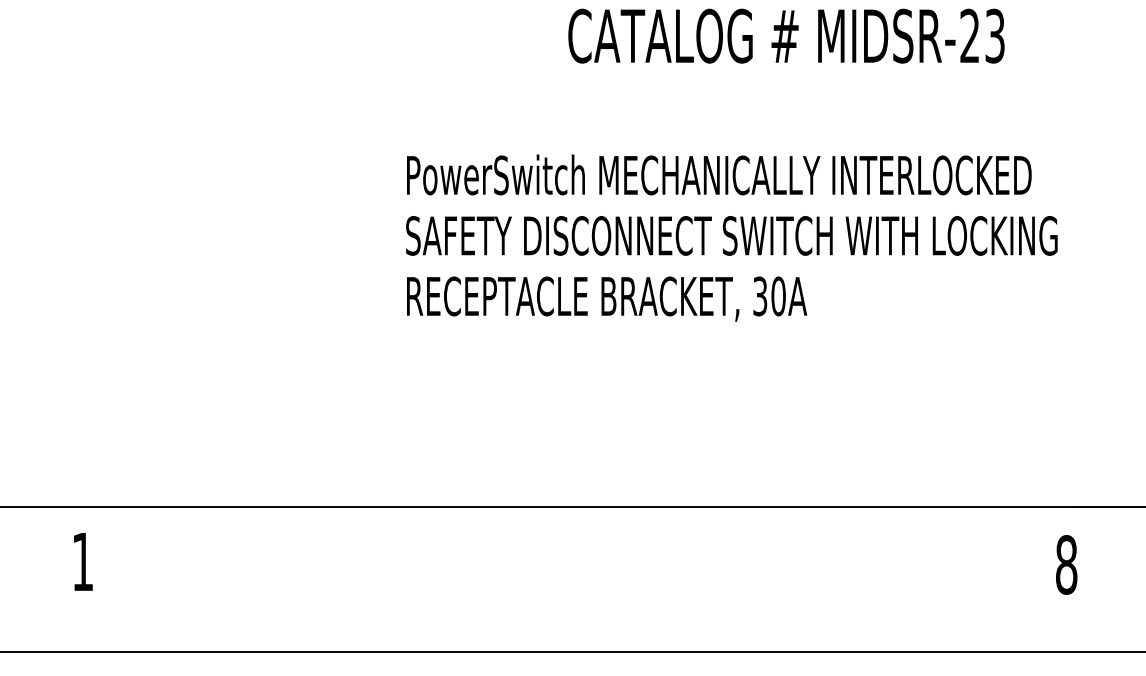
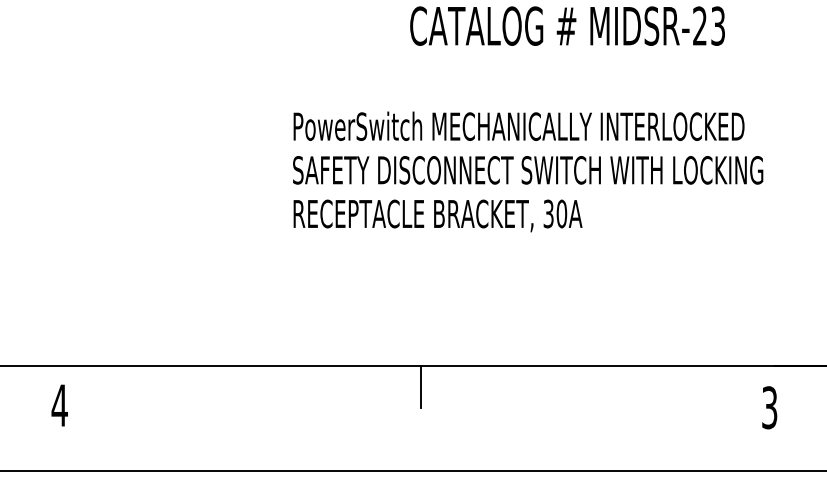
line: (582, 535) -> (420, 386), added
text: (82, 561) -> (59, 405), 1 -> 4
text: (1066, 564) -> (769, 407), 8 -> 3

